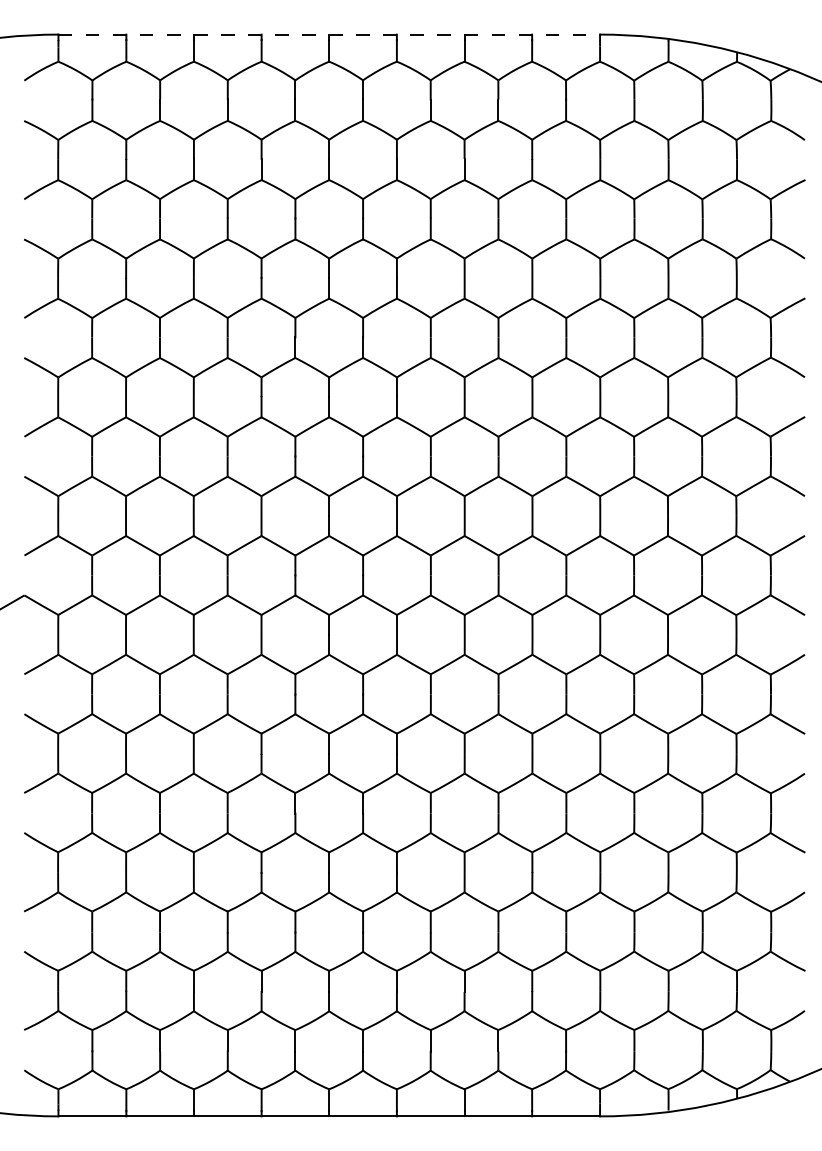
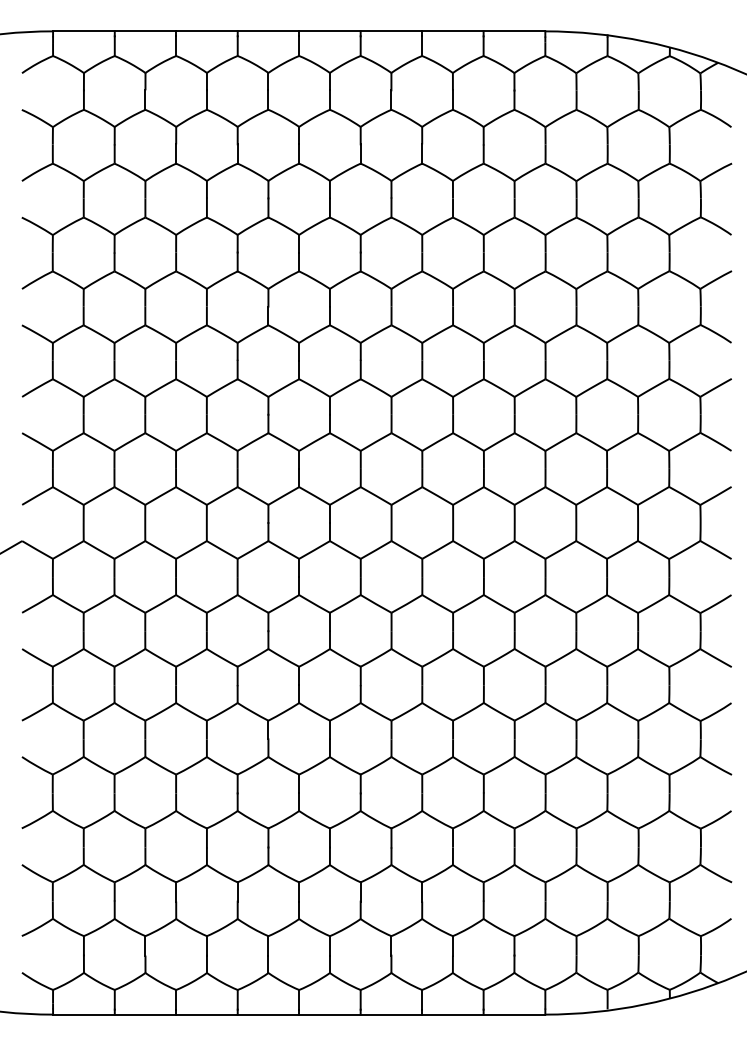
line: (329, 34) -> (299, 31), dashed -> solid

